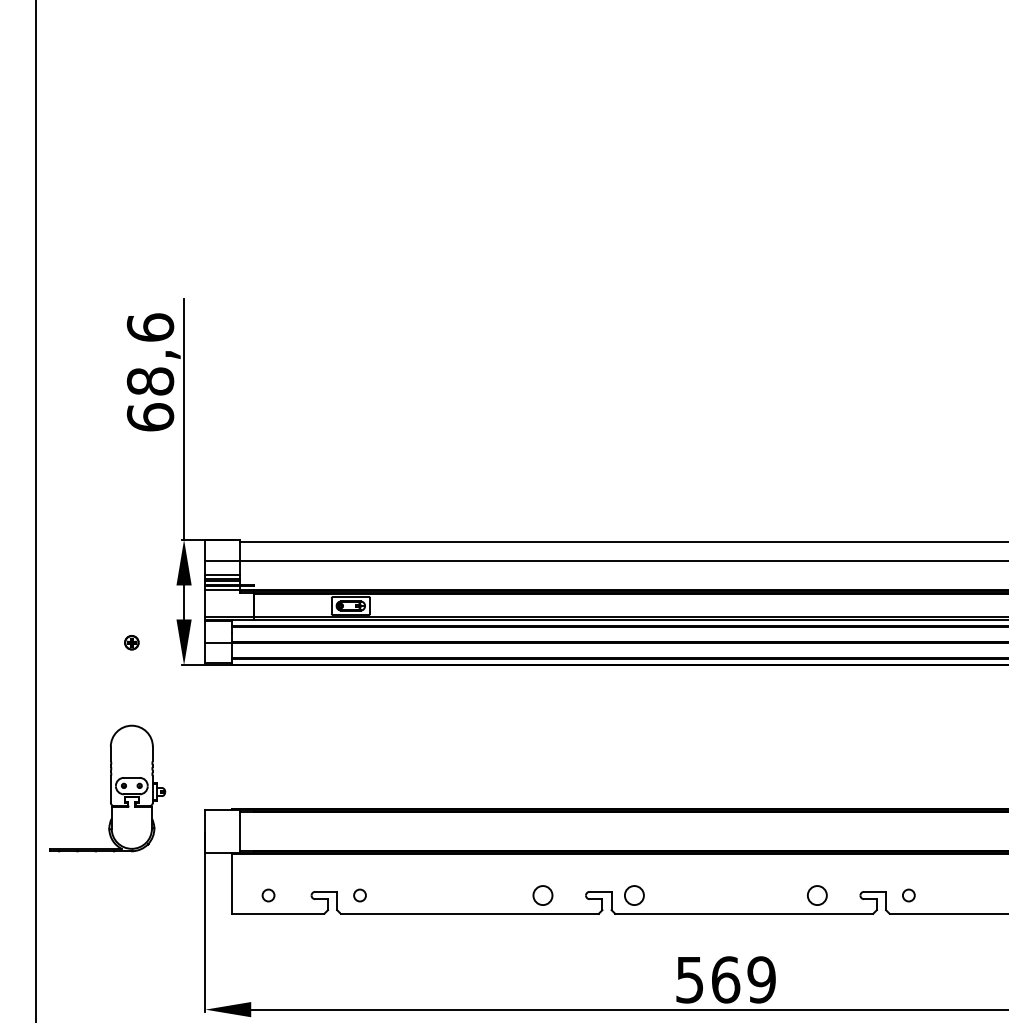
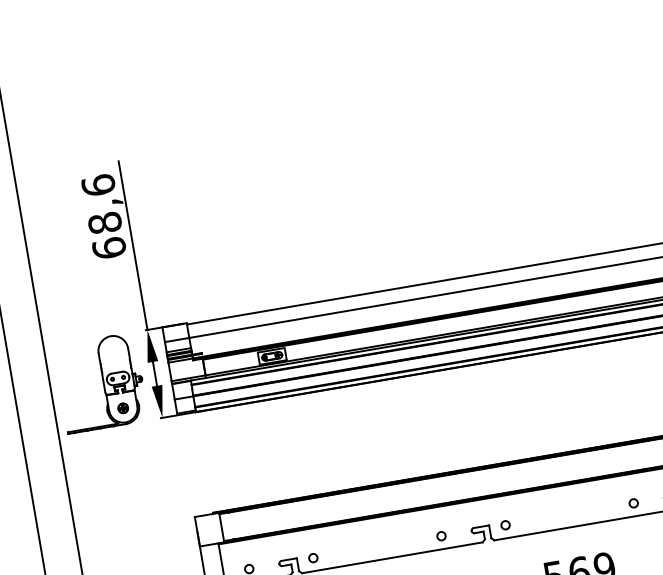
part: (107, 788) -> (101, 383), moved
circle: (542, 895) -> (441, 536), size x0.62
circle: (634, 895) -> (505, 525), size x0.62
circle: (817, 895) -> (633, 503), size x0.62

